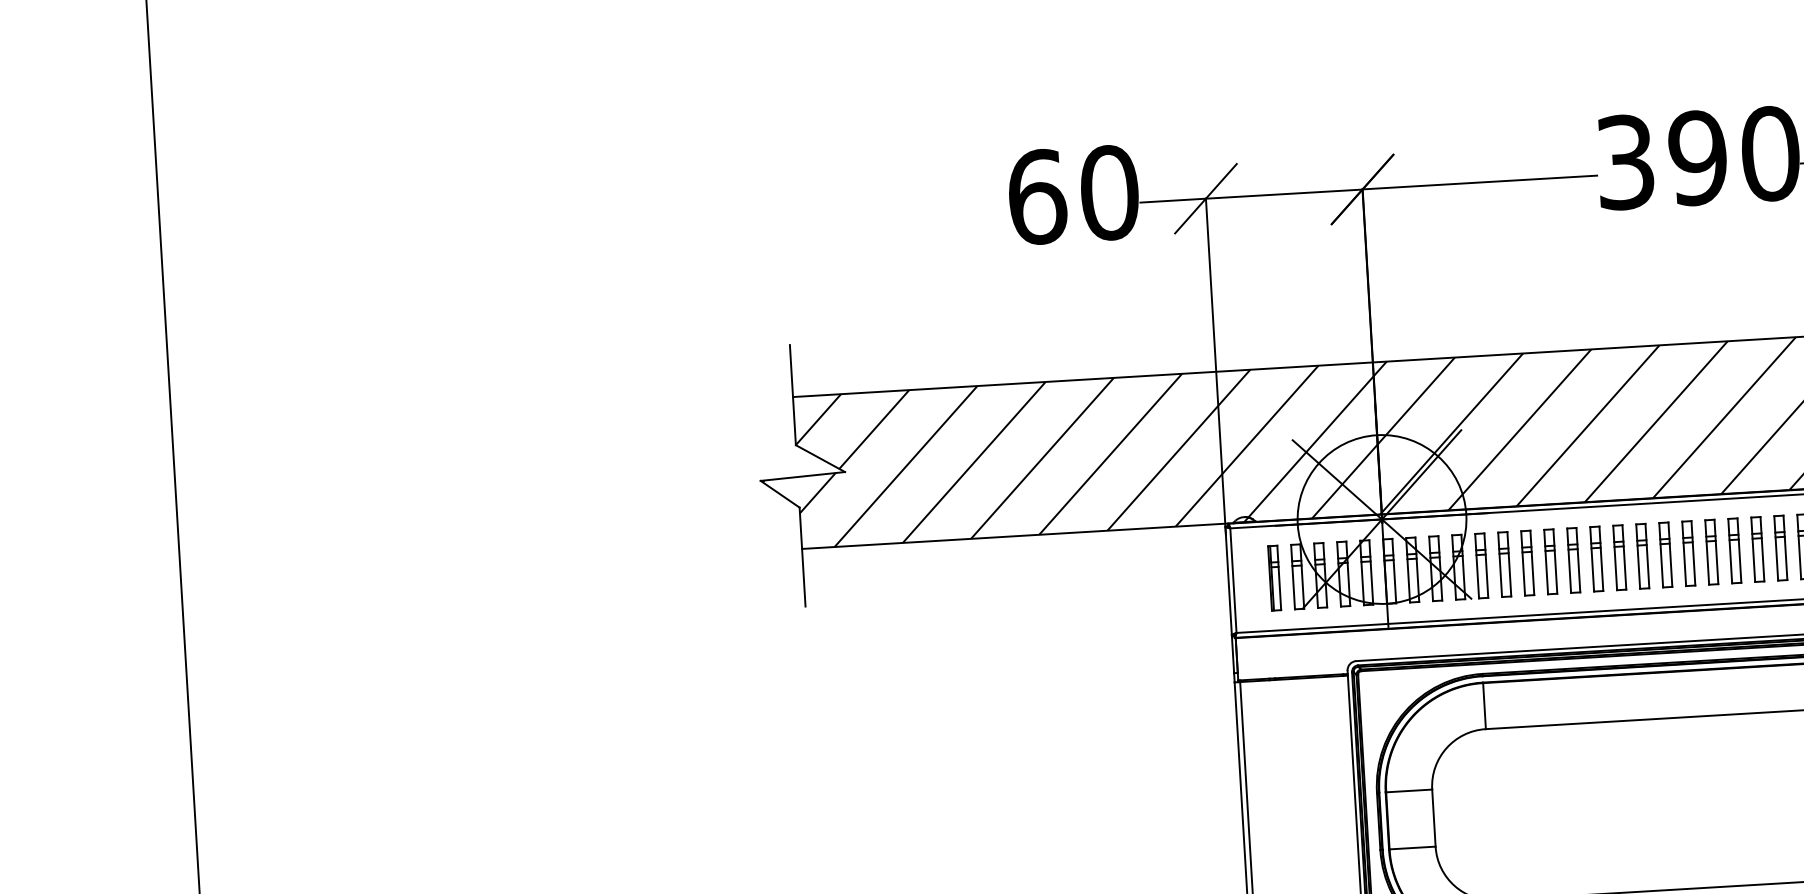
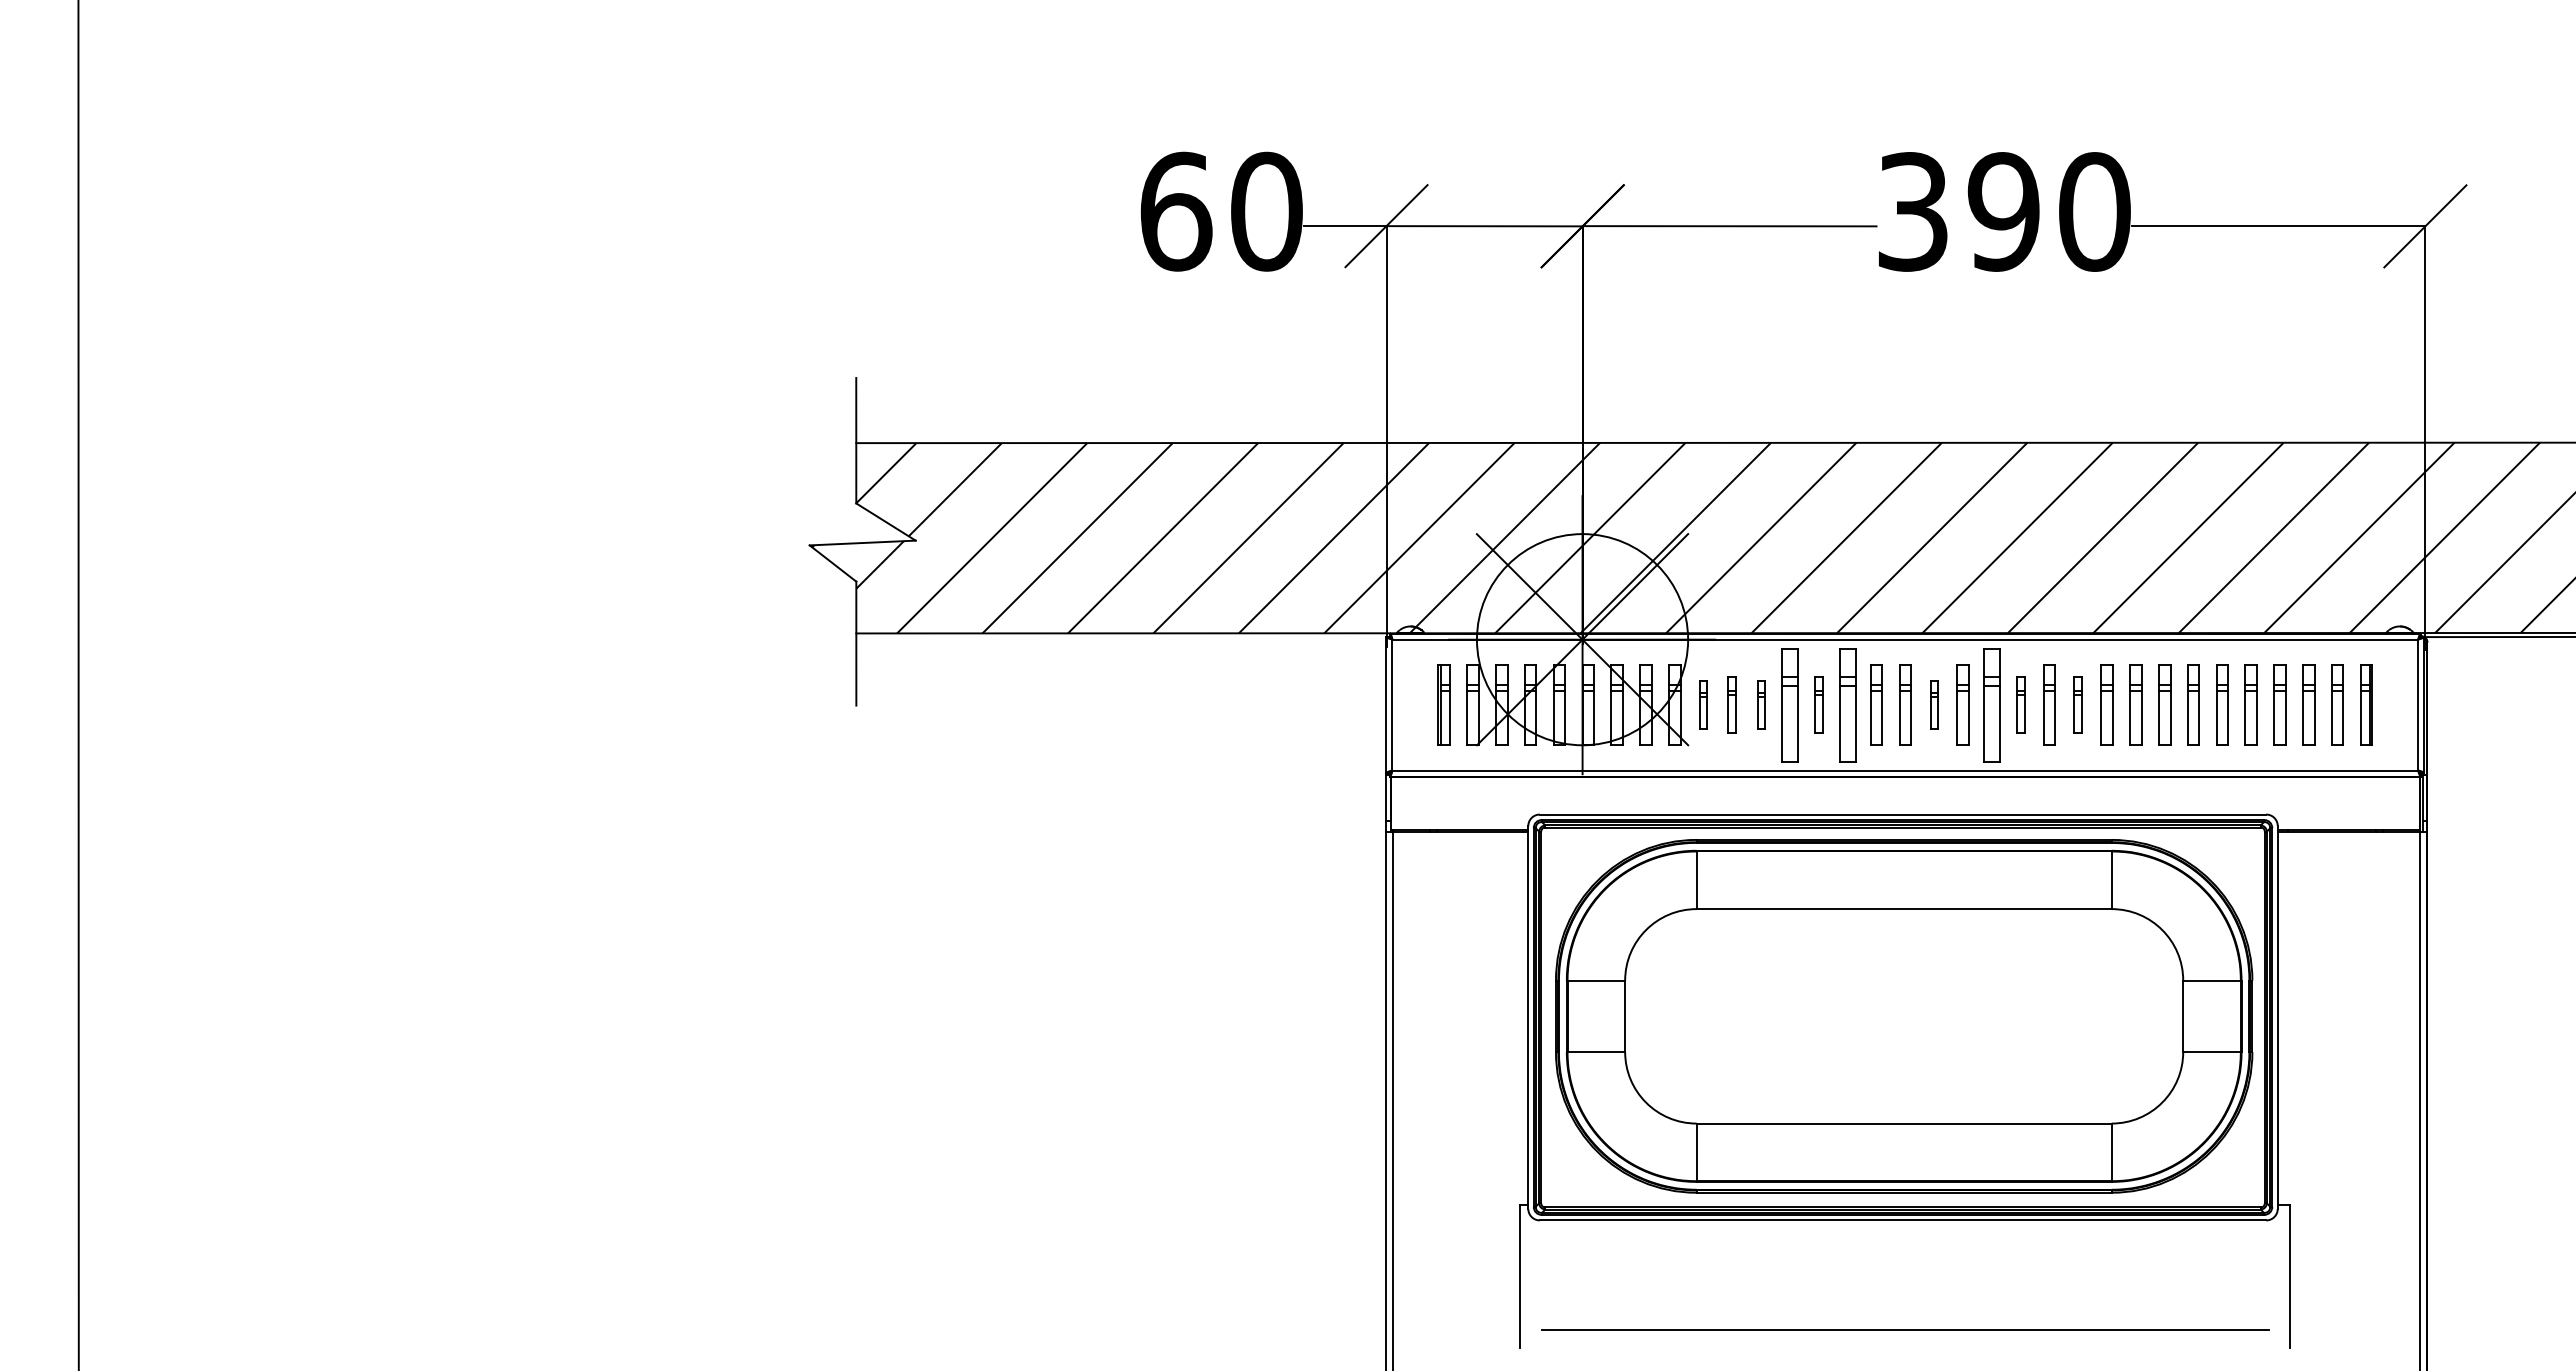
part: (1780, 547) -> (2078, 704), size x0.7
part: (1734, 550) -> (2020, 704), size x0.7
part: (1711, 551) -> (1991, 704), size x1.4
part: (1665, 554) -> (1933, 704), size x0.6
part: (1596, 558) -> (1847, 704), size x1.4
part: (1573, 560) -> (1818, 704), size x0.7
part: (1550, 561) -> (1789, 704), size x1.4
part: (1527, 562) -> (1760, 704), size x0.6
part: (1504, 564) -> (1732, 704), size x0.7
part: (1481, 565) -> (1703, 704), size x0.6

